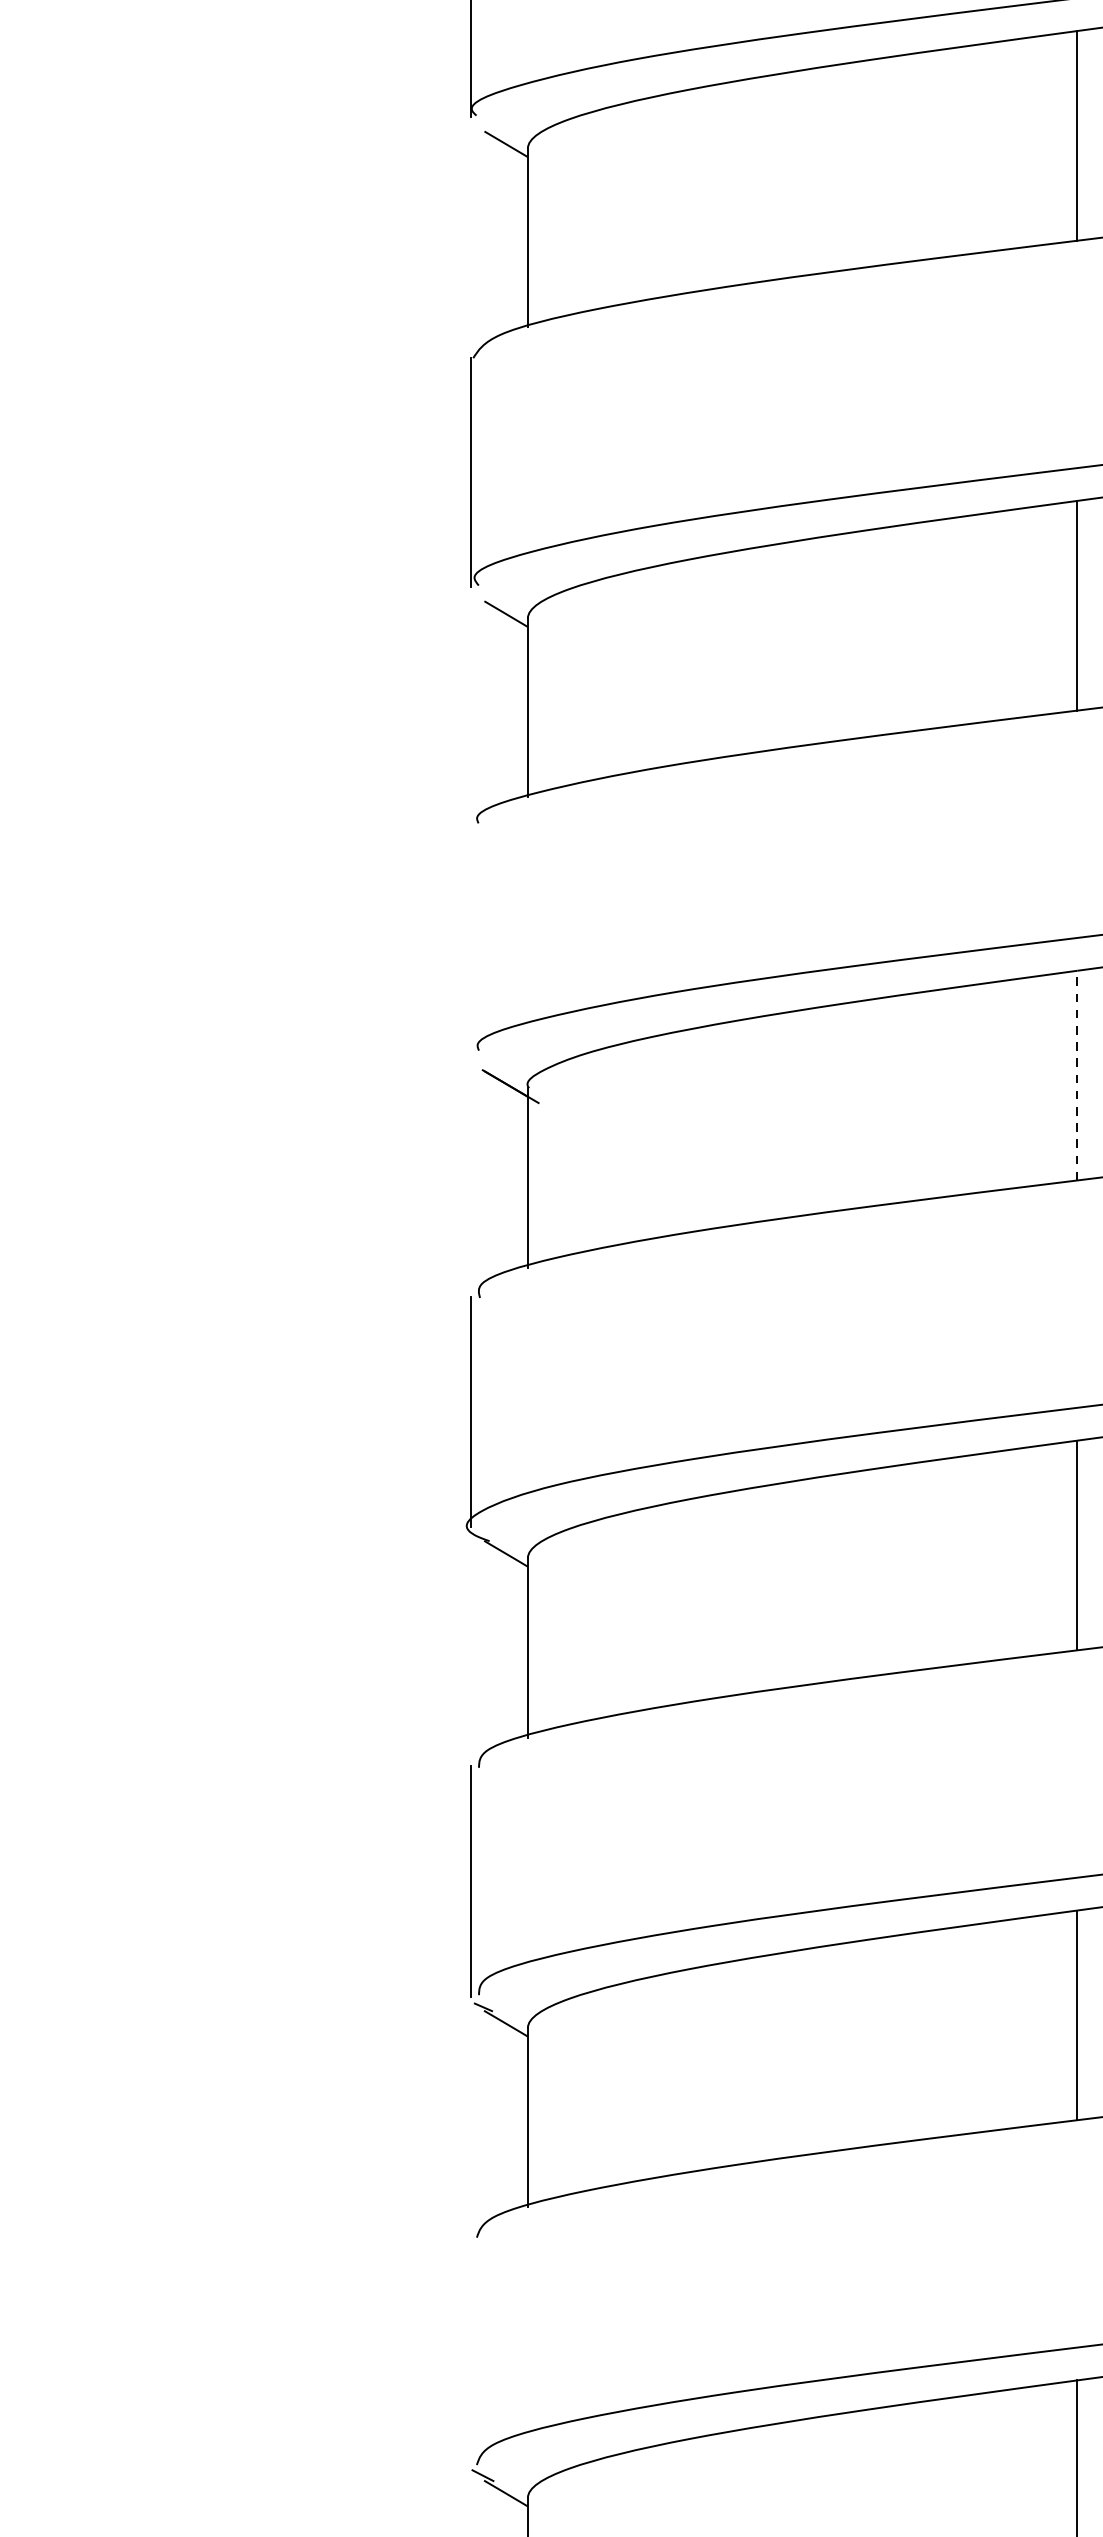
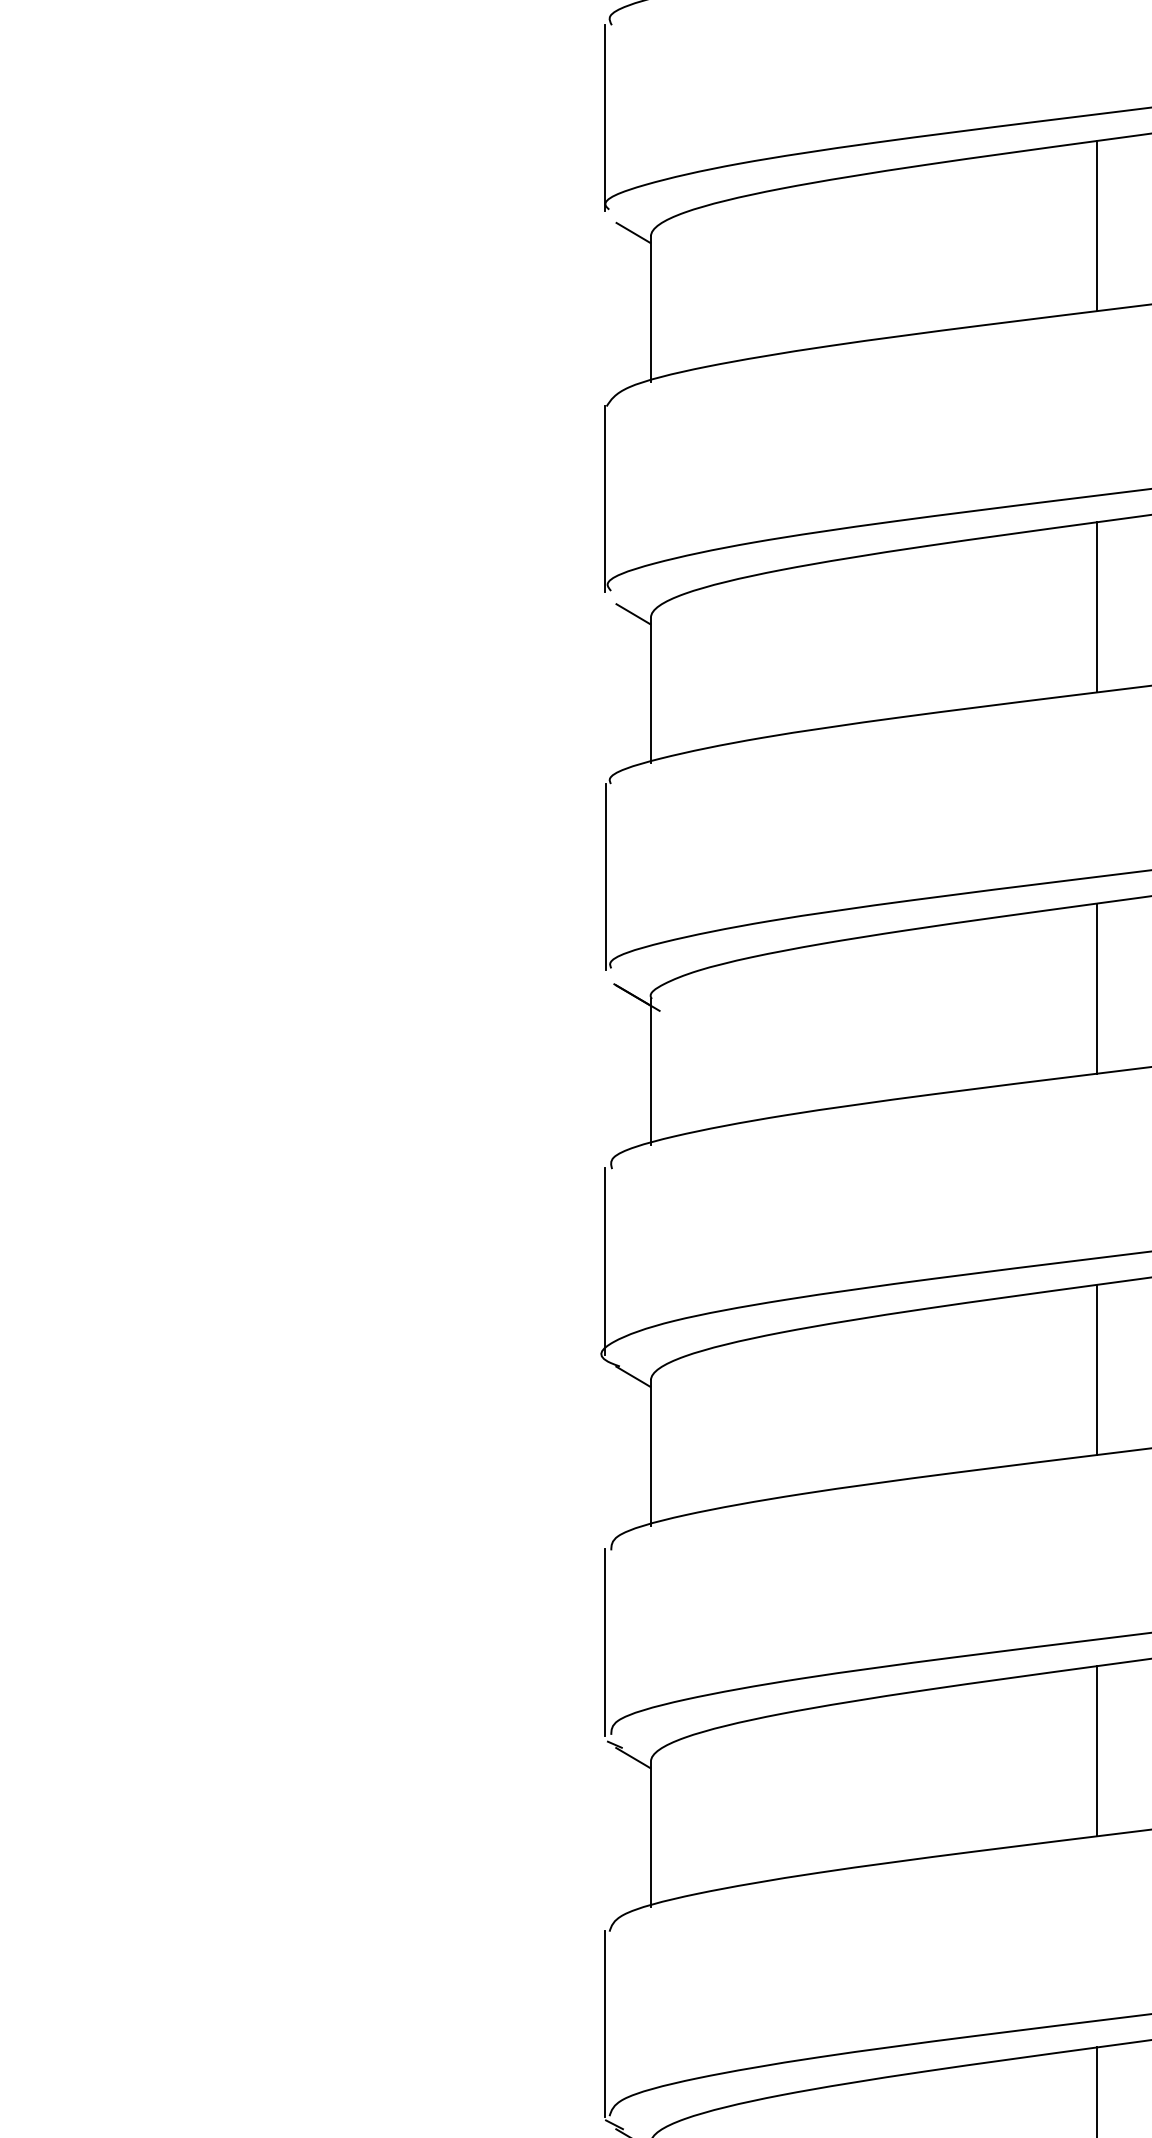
line: (471, 937) -> (605, 876), added
line: (1076, 1075) -> (1096, 988), dashed -> solid
line: (470, 2350) -> (604, 2023), added

